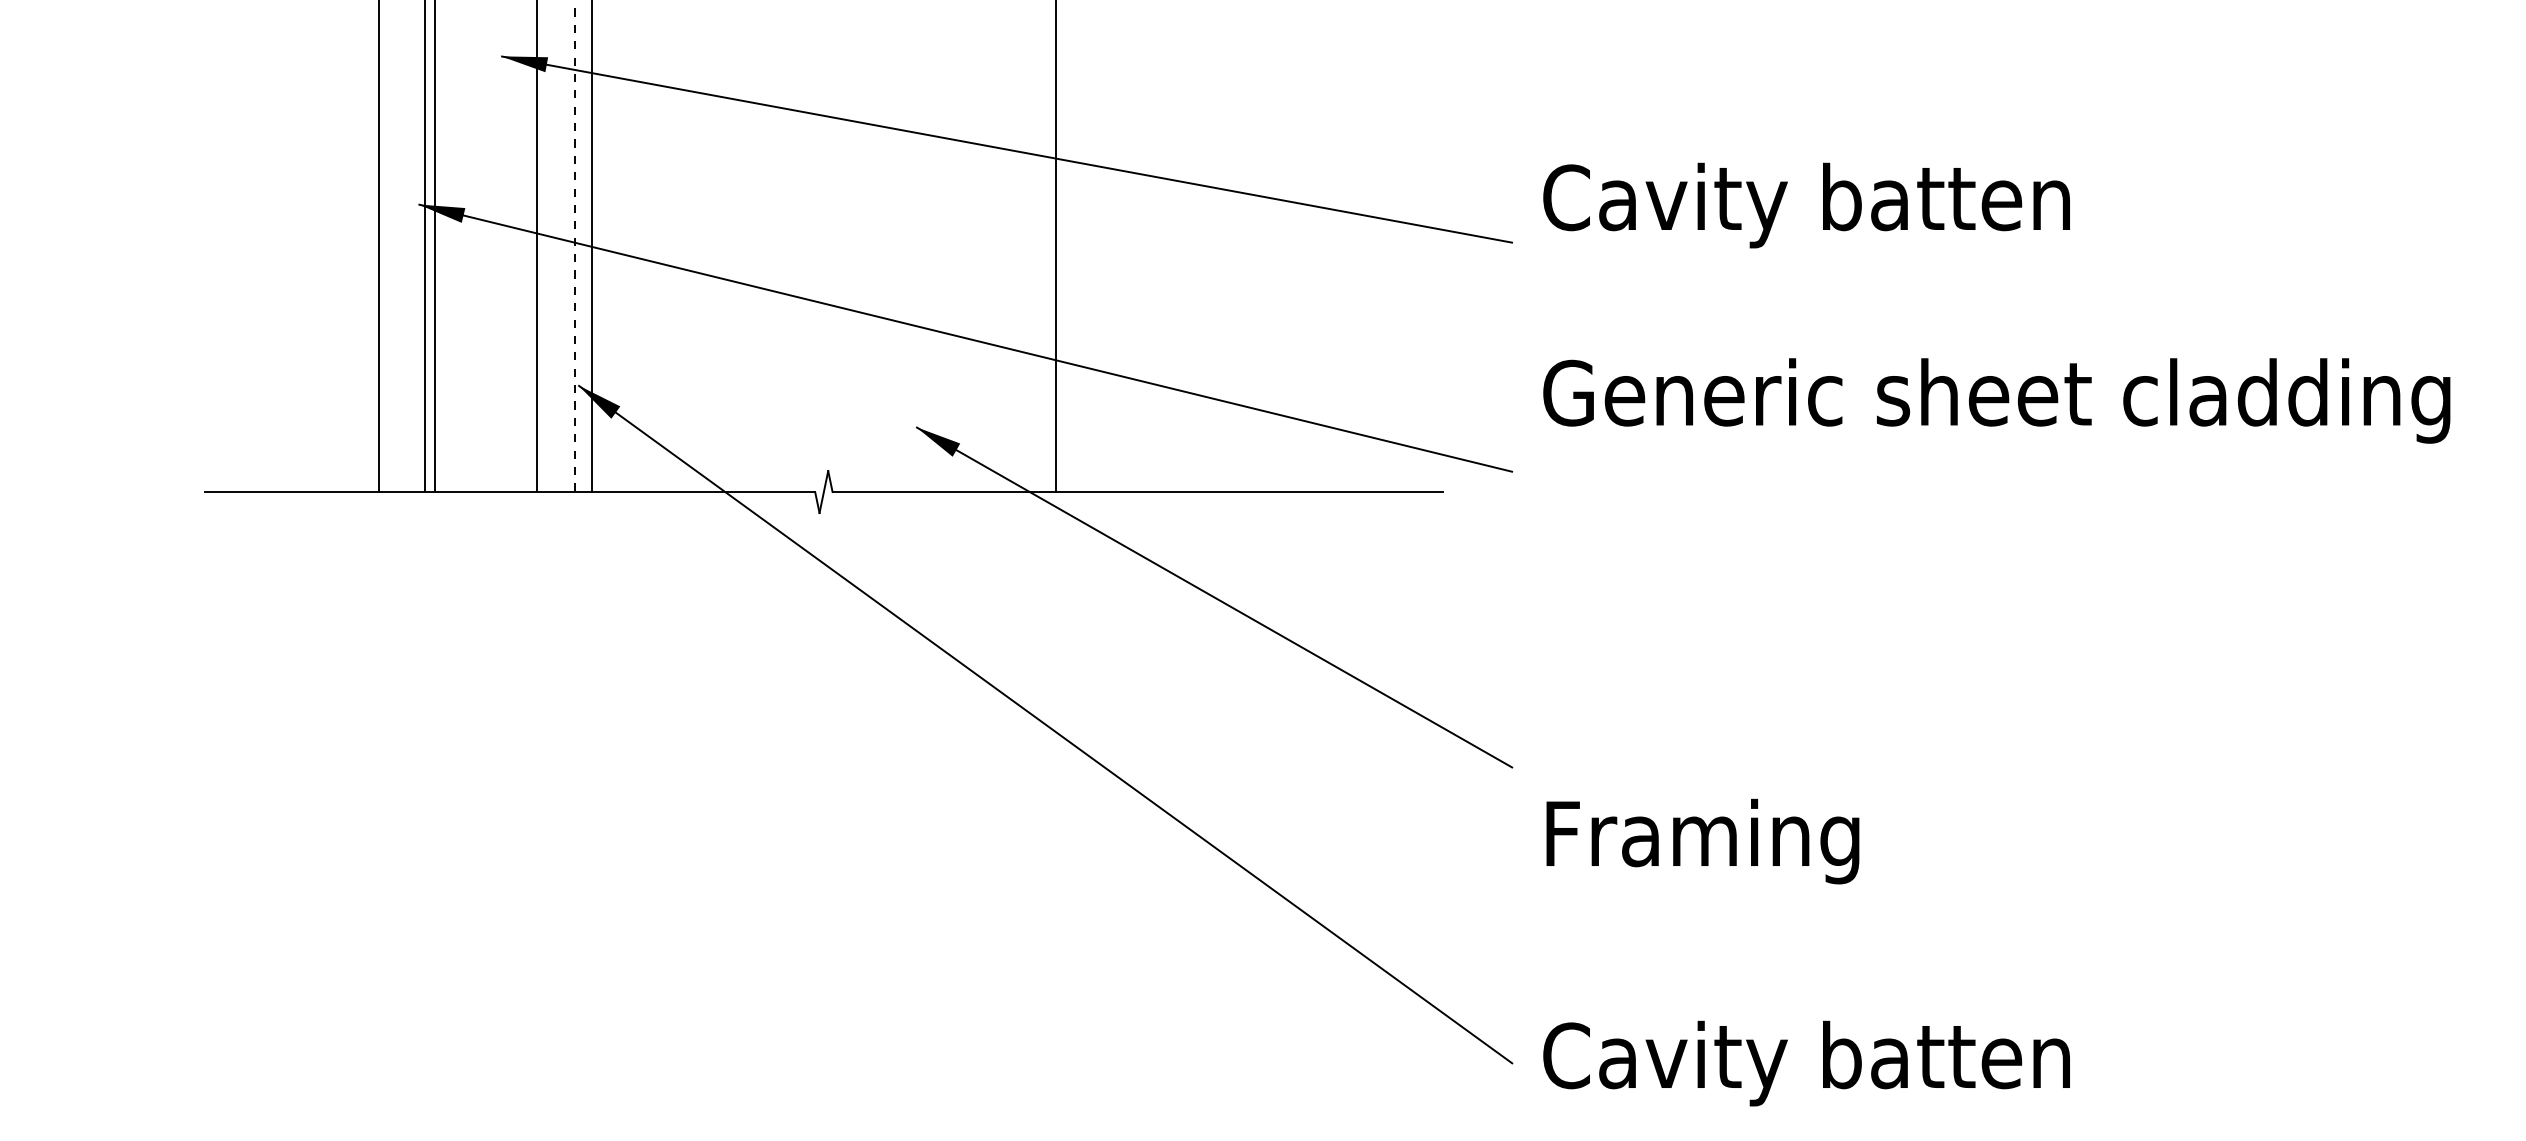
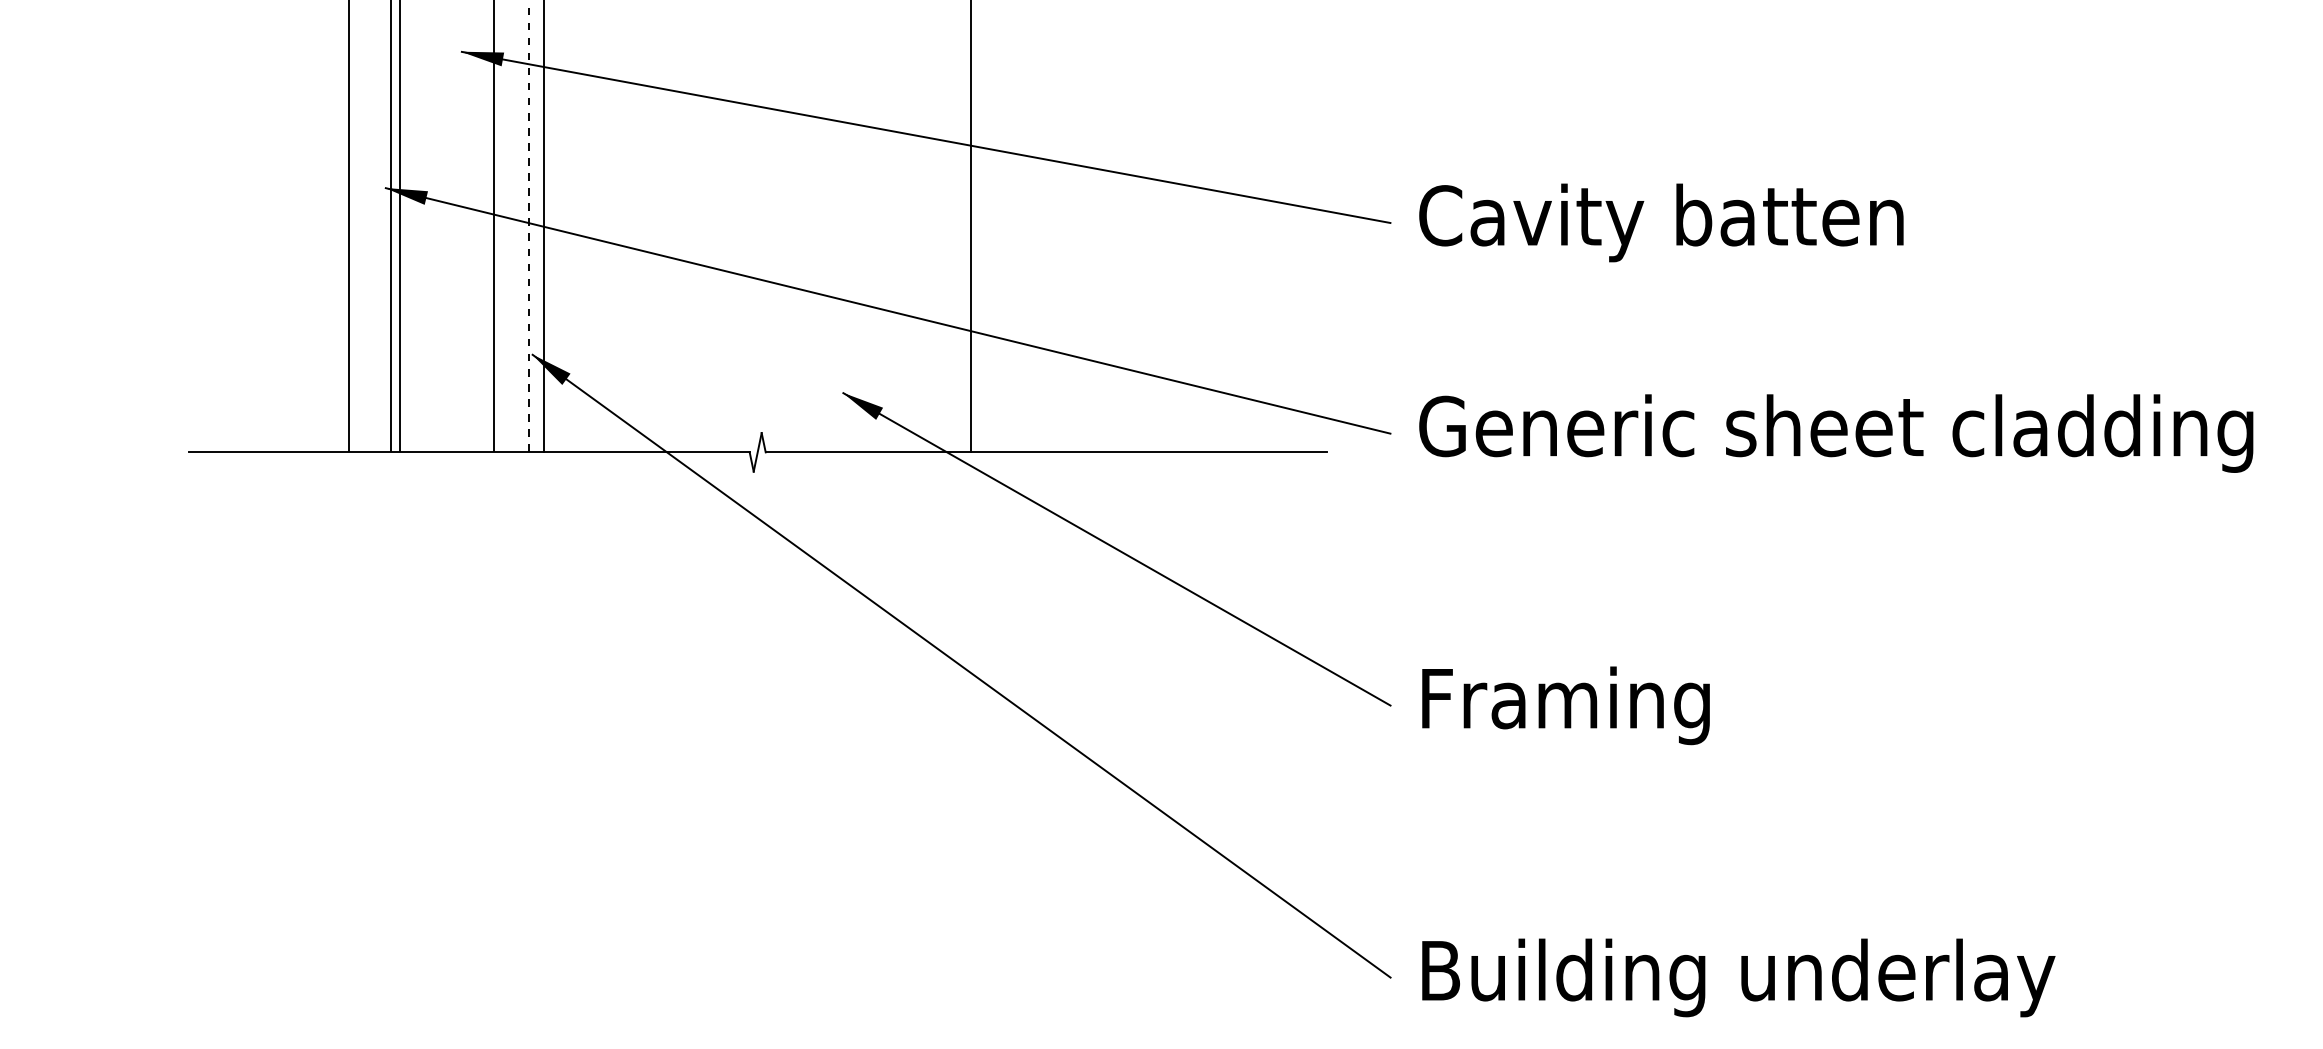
text: (1806, 205) -> (1661, 222), moved
text: (1997, 400) -> (1836, 433), moved
text: (1702, 841) -> (1565, 705), moved
text: (1889, 1063) -> (1737, 977), Cavity batten -> Building underlay

